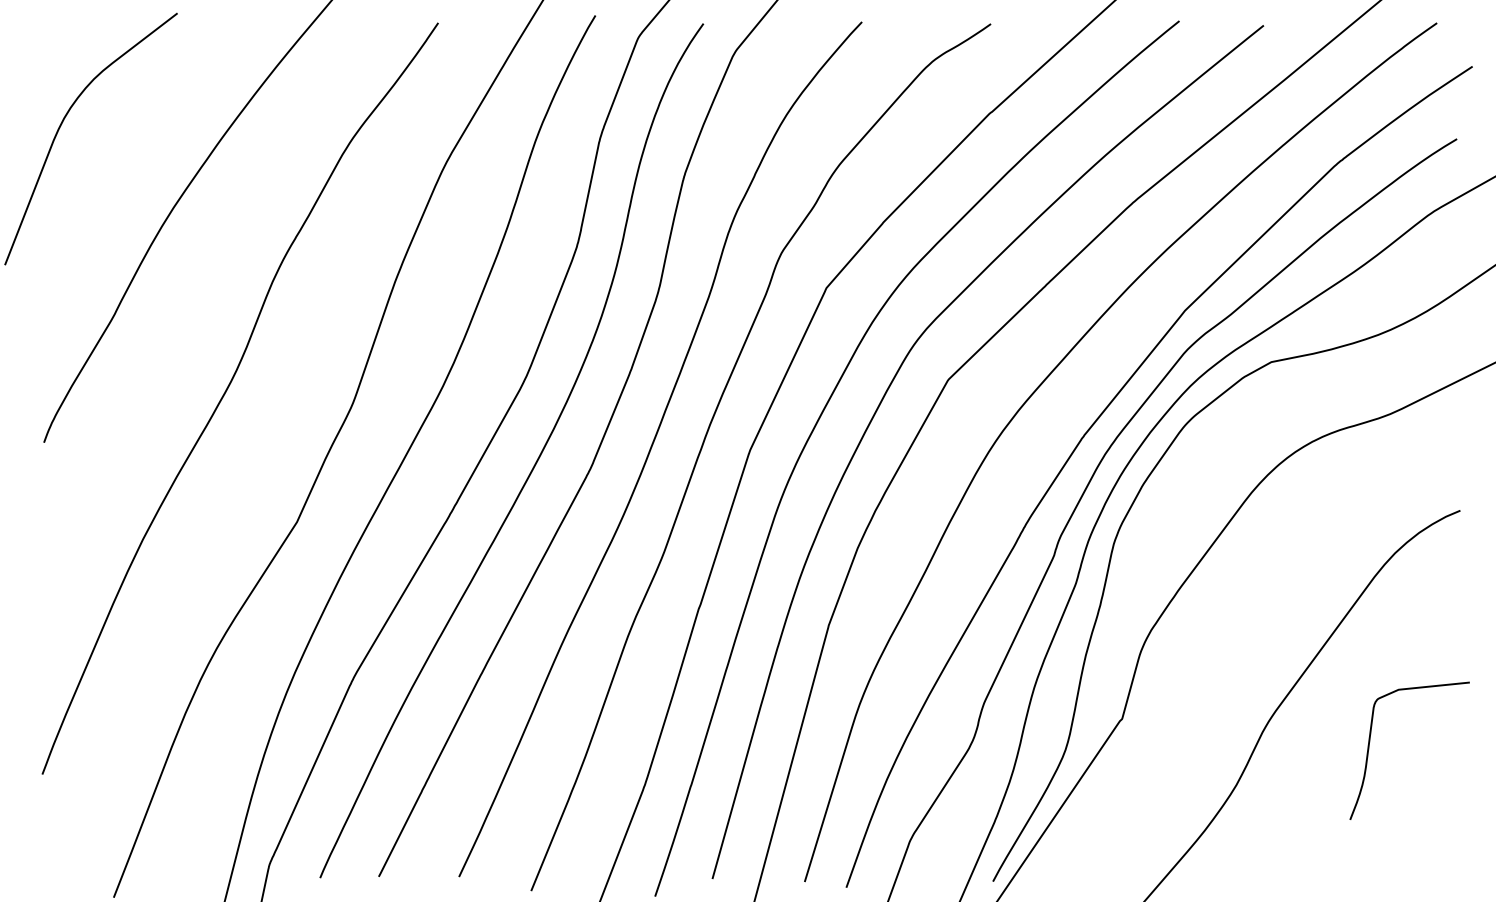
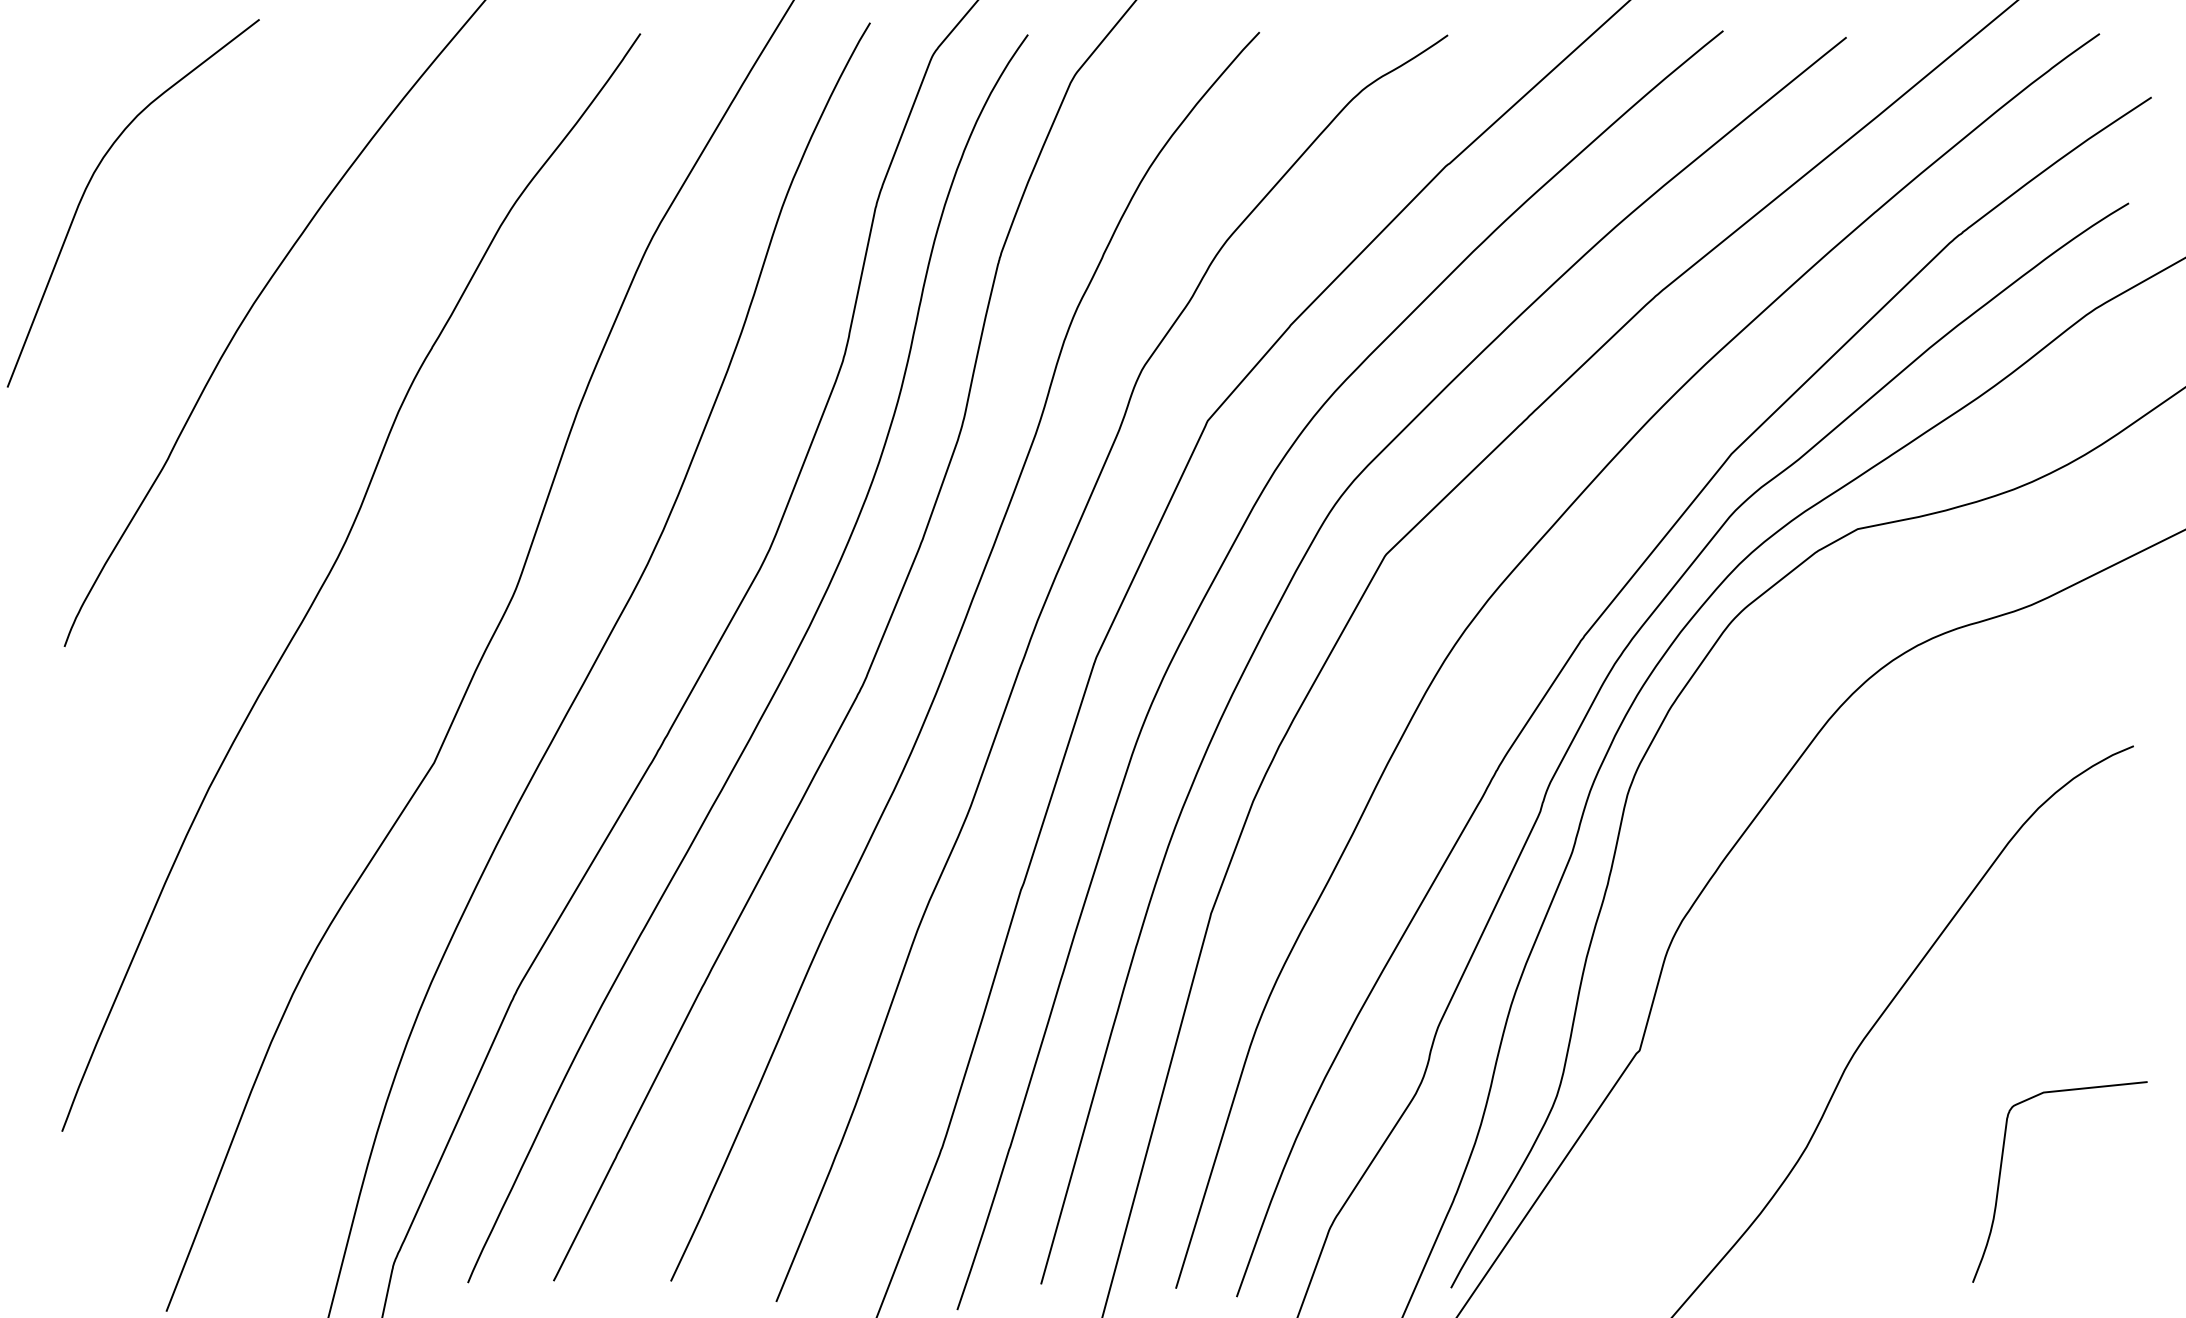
curve: (1369, 749) -> (2001, 1179), moved

